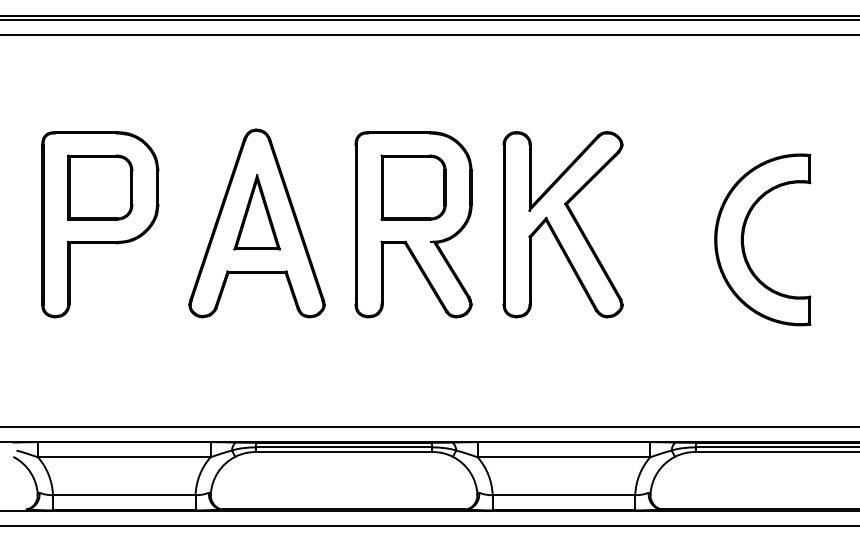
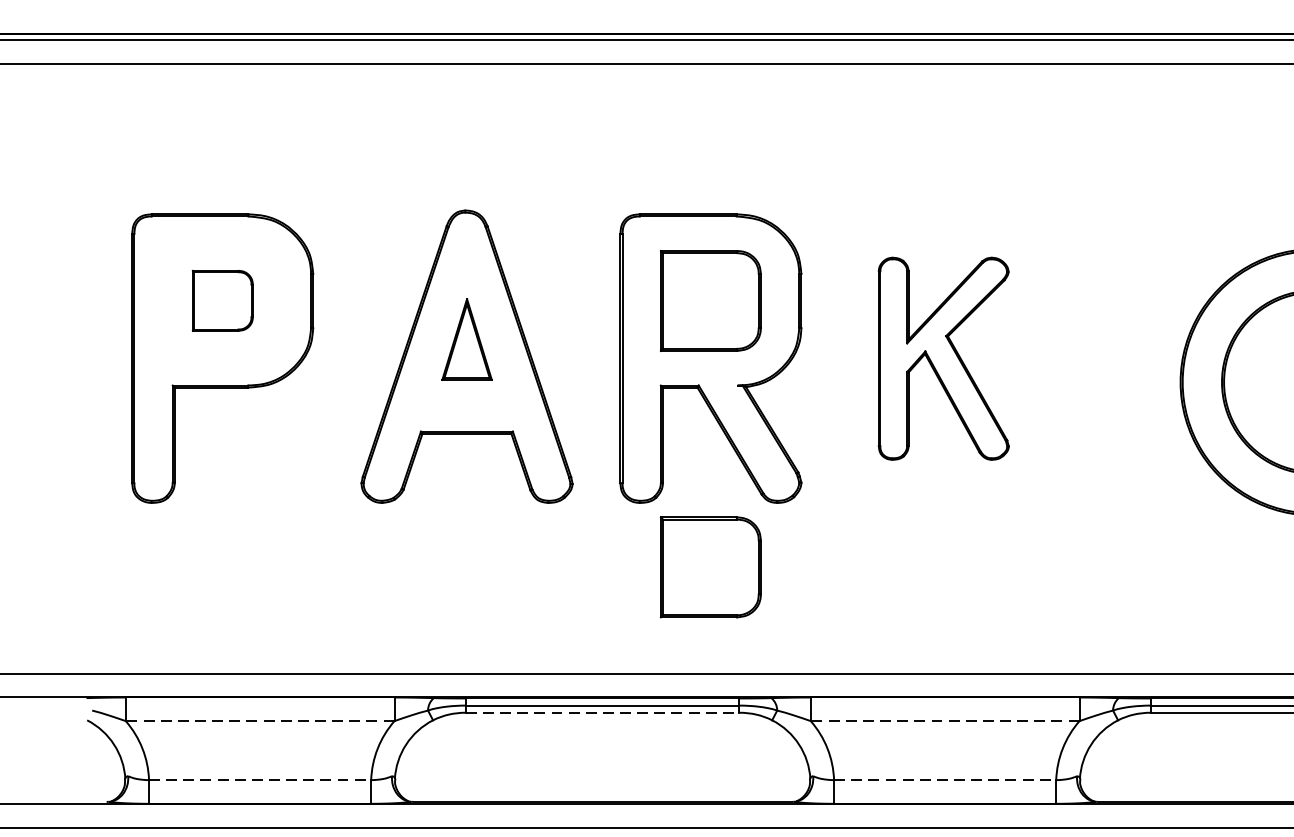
part: (100, 187) -> (223, 300), size x0.6
part: (256, 212) -> (466, 339), size x0.7
part: (562, 224) -> (942, 358), size x0.7
part: (413, 358) -> (710, 567), added
line: (344, 452) -> (603, 713), solid -> dashed
line: (123, 457) -> (258, 721), solid -> dashed
line: (563, 457) -> (944, 721), solid -> dashed
line: (124, 495) -> (260, 780), solid -> dashed
line: (564, 495) -> (945, 780), solid -> dashed

